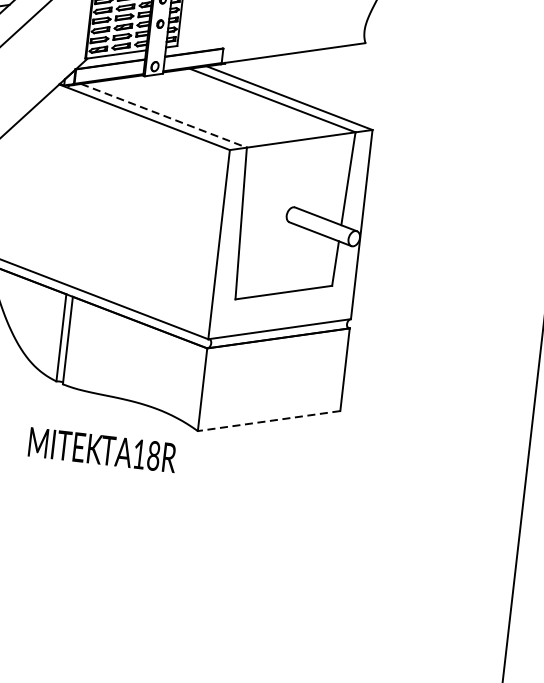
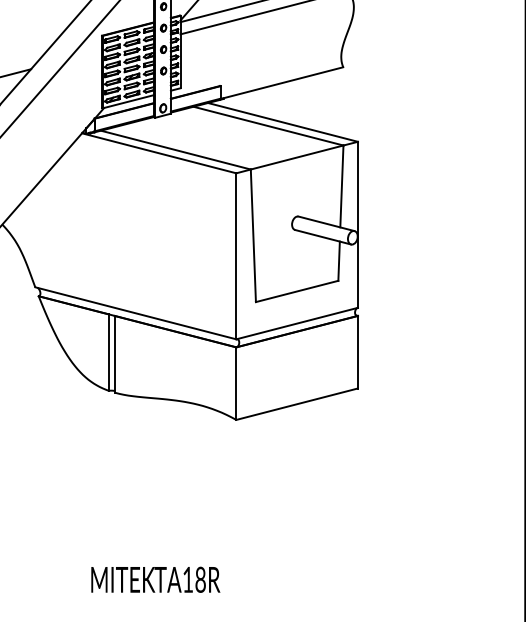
line: (164, 116) -> (176, 150), dashed -> solid
line: (269, 421) -> (297, 404), dashed -> solid
text: (102, 449) -> (155, 579), moved

